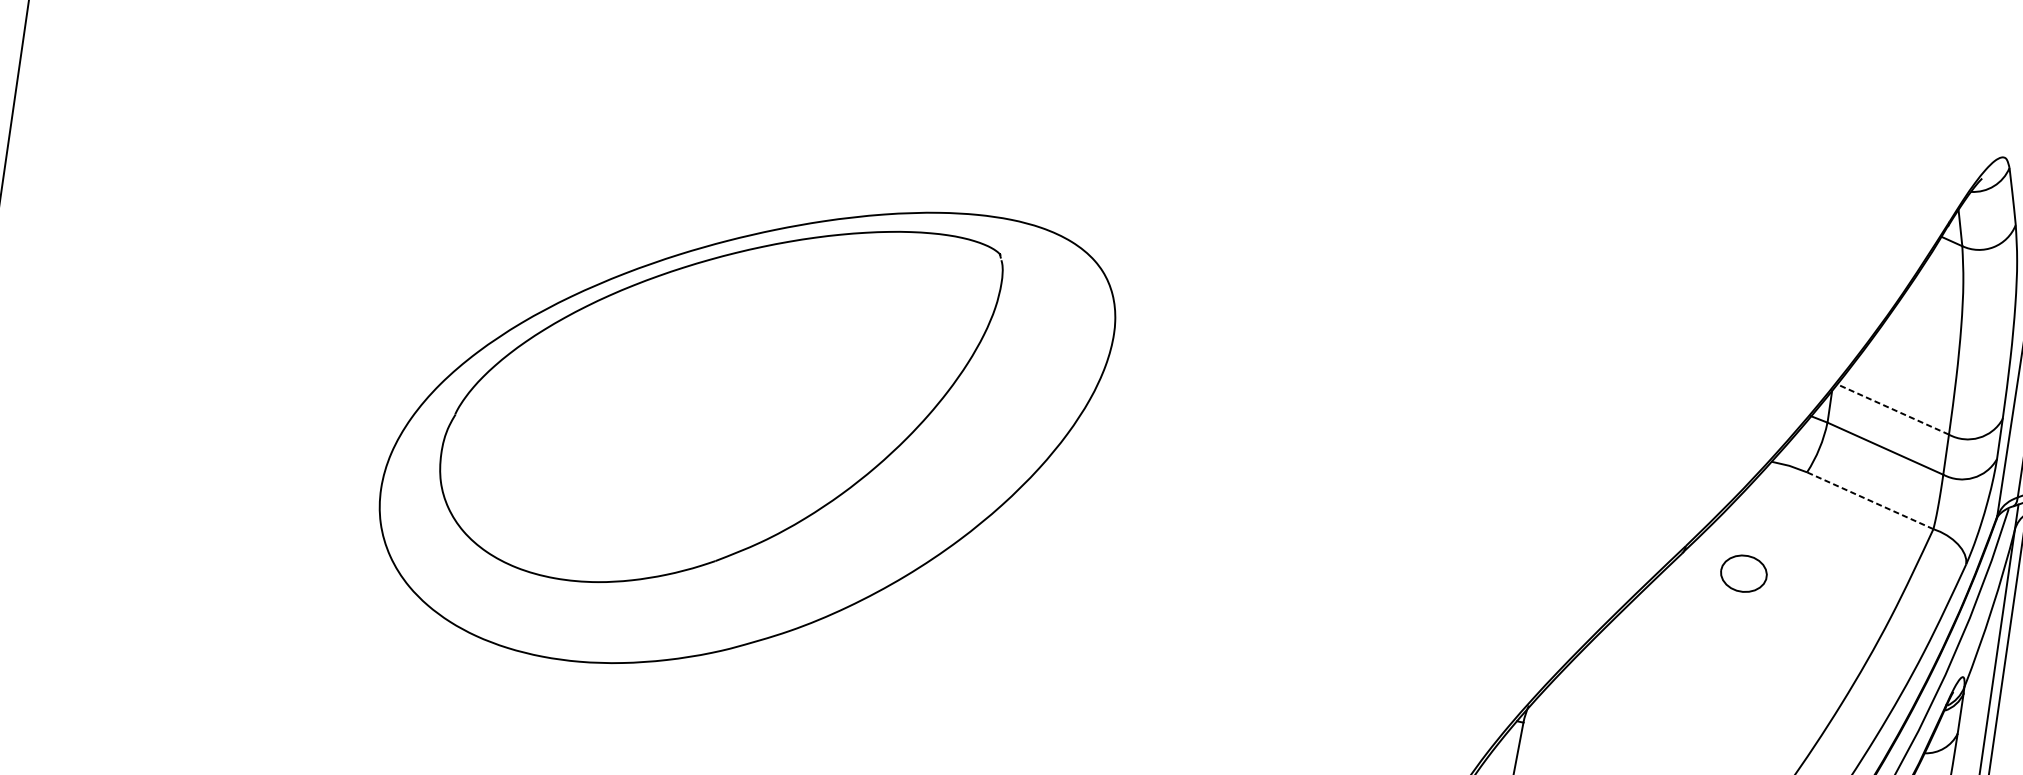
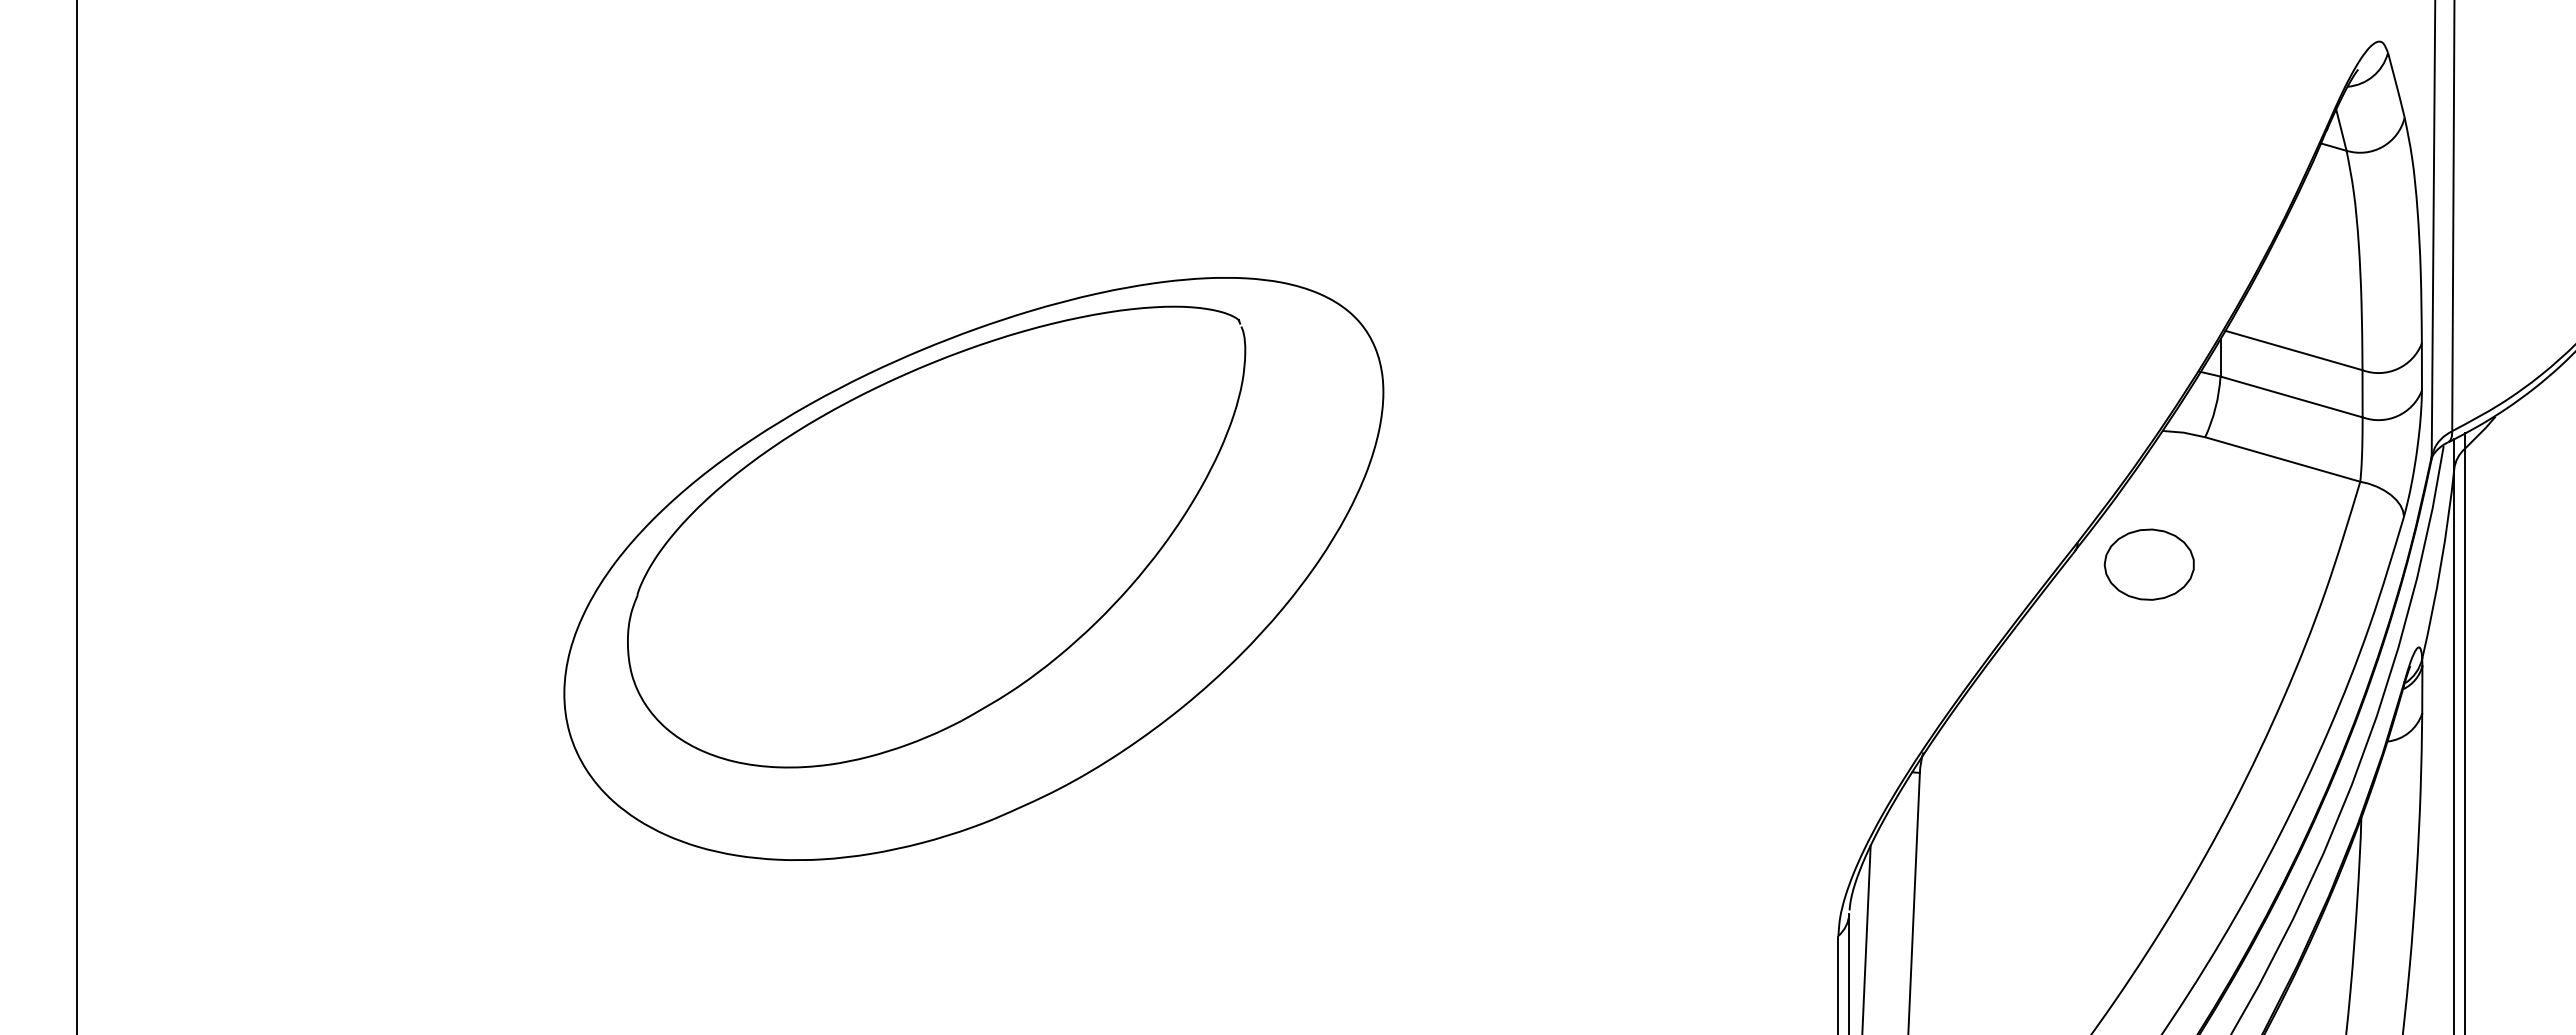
line: (1892, 409) -> (2293, 350), dashed -> solid
line: (1870, 500) -> (2282, 459), dashed -> solid
part: (1743, 573) -> (2148, 564), size x1.67

